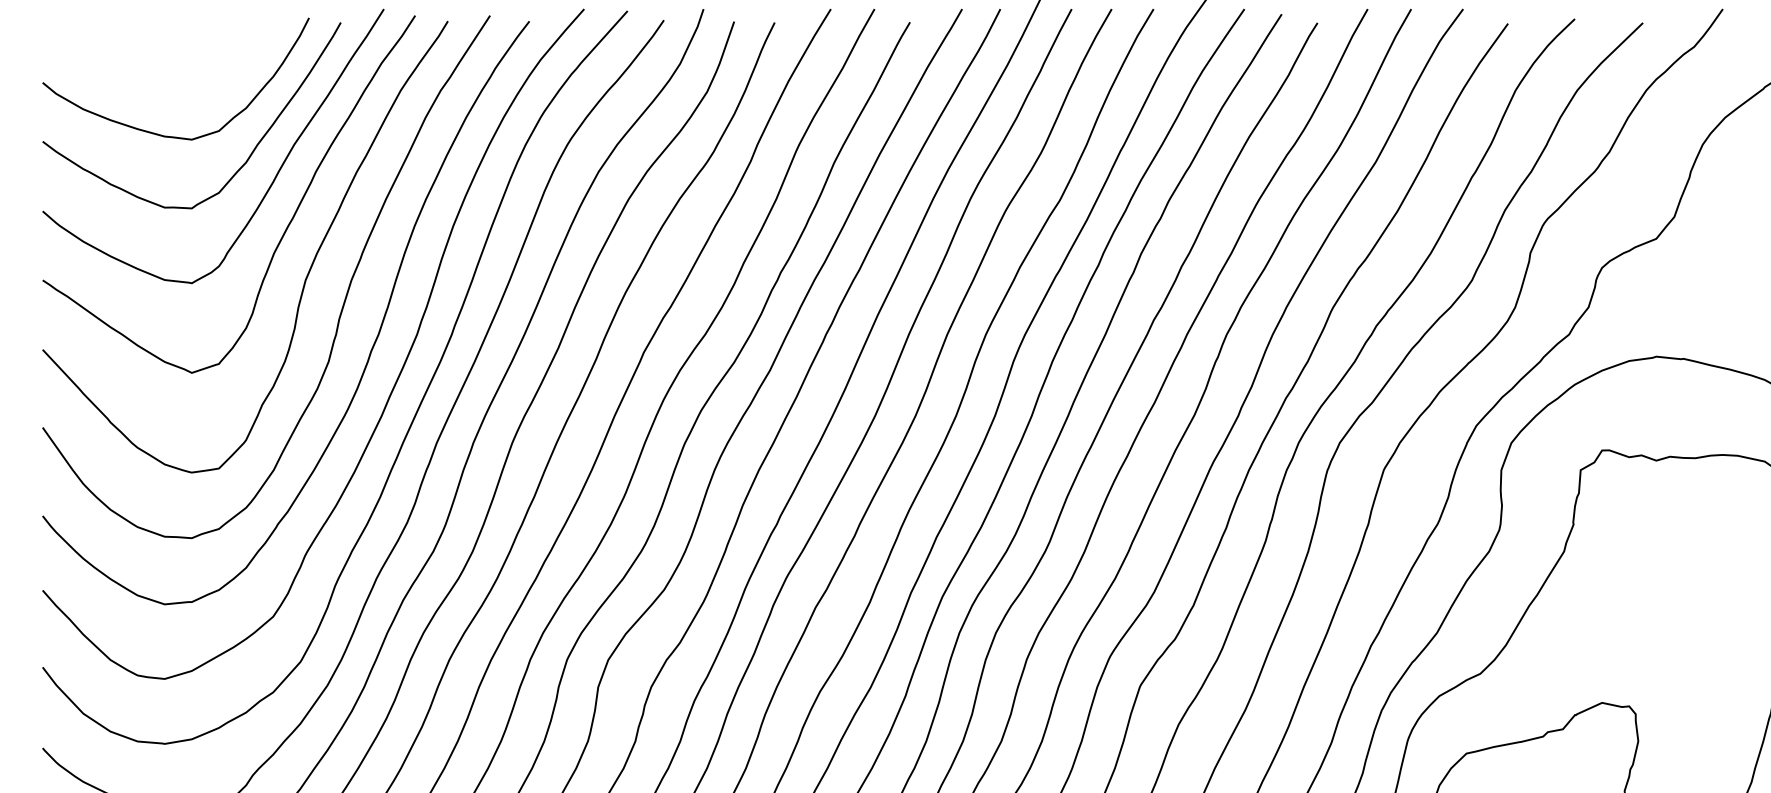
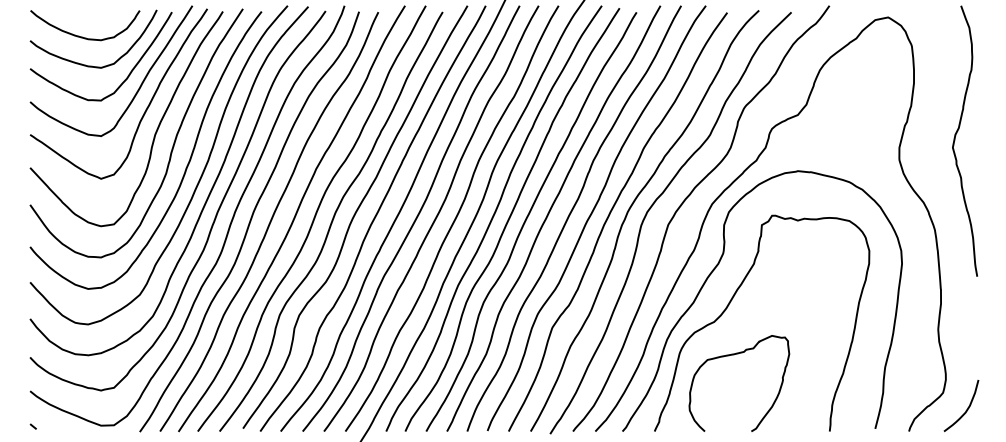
curve: (152, 73) -> (82, 36), added

